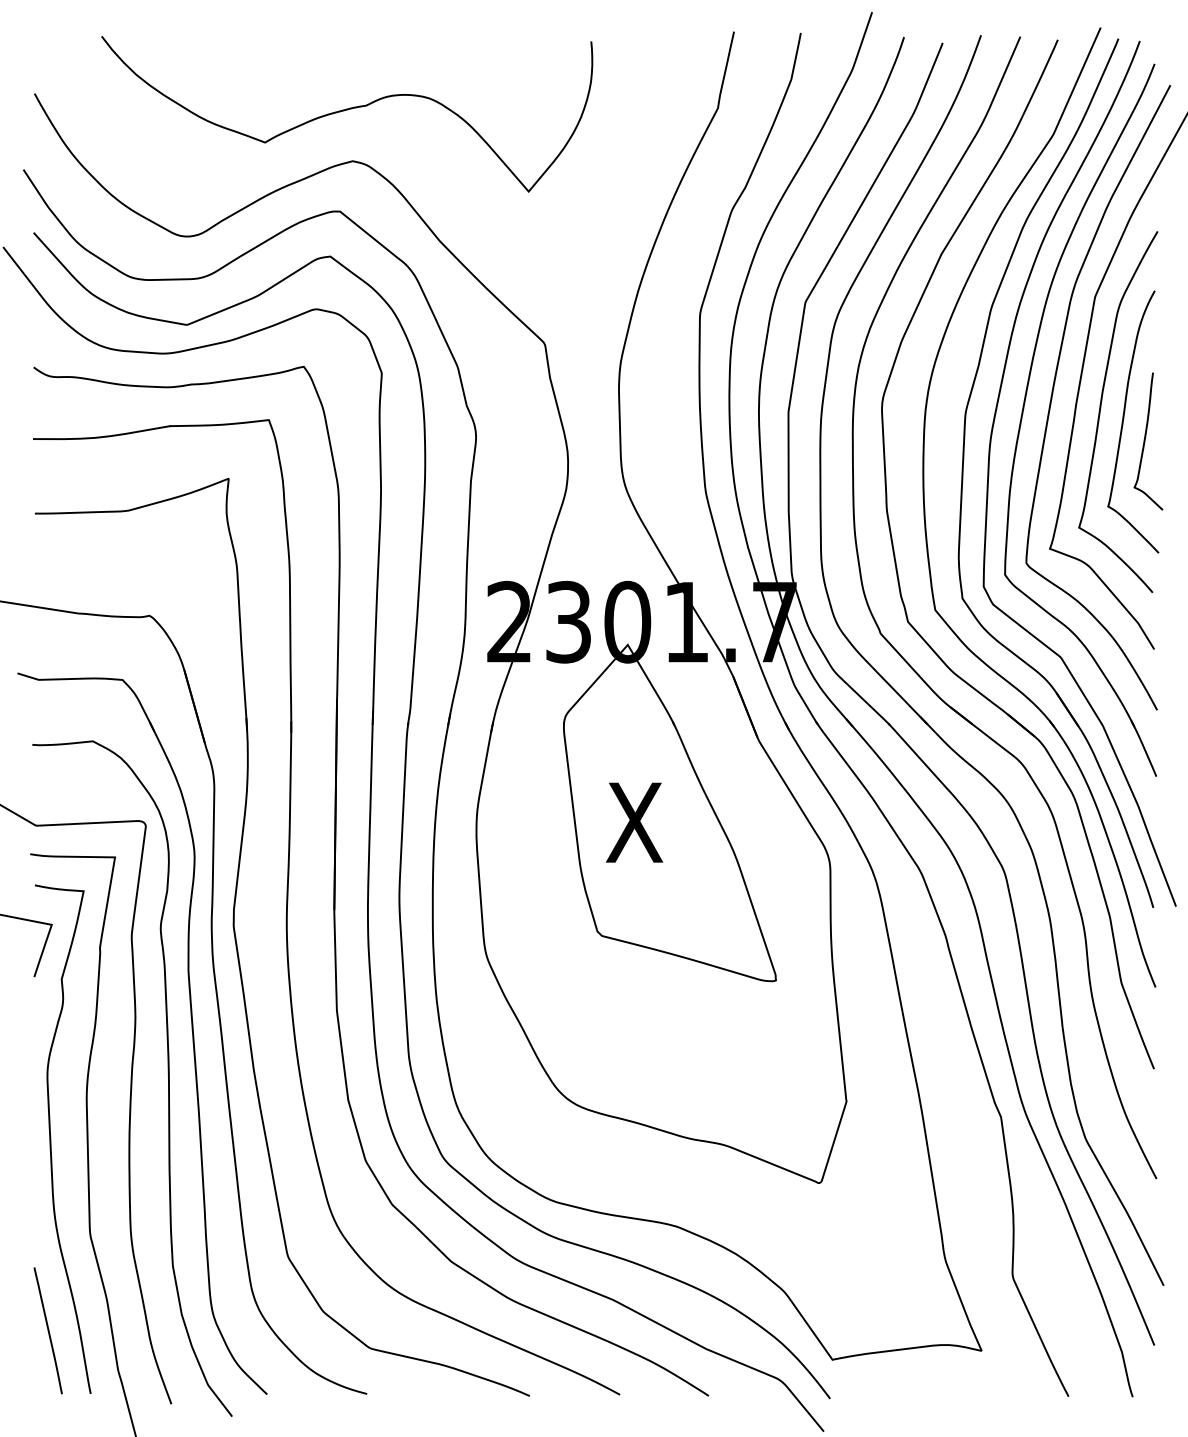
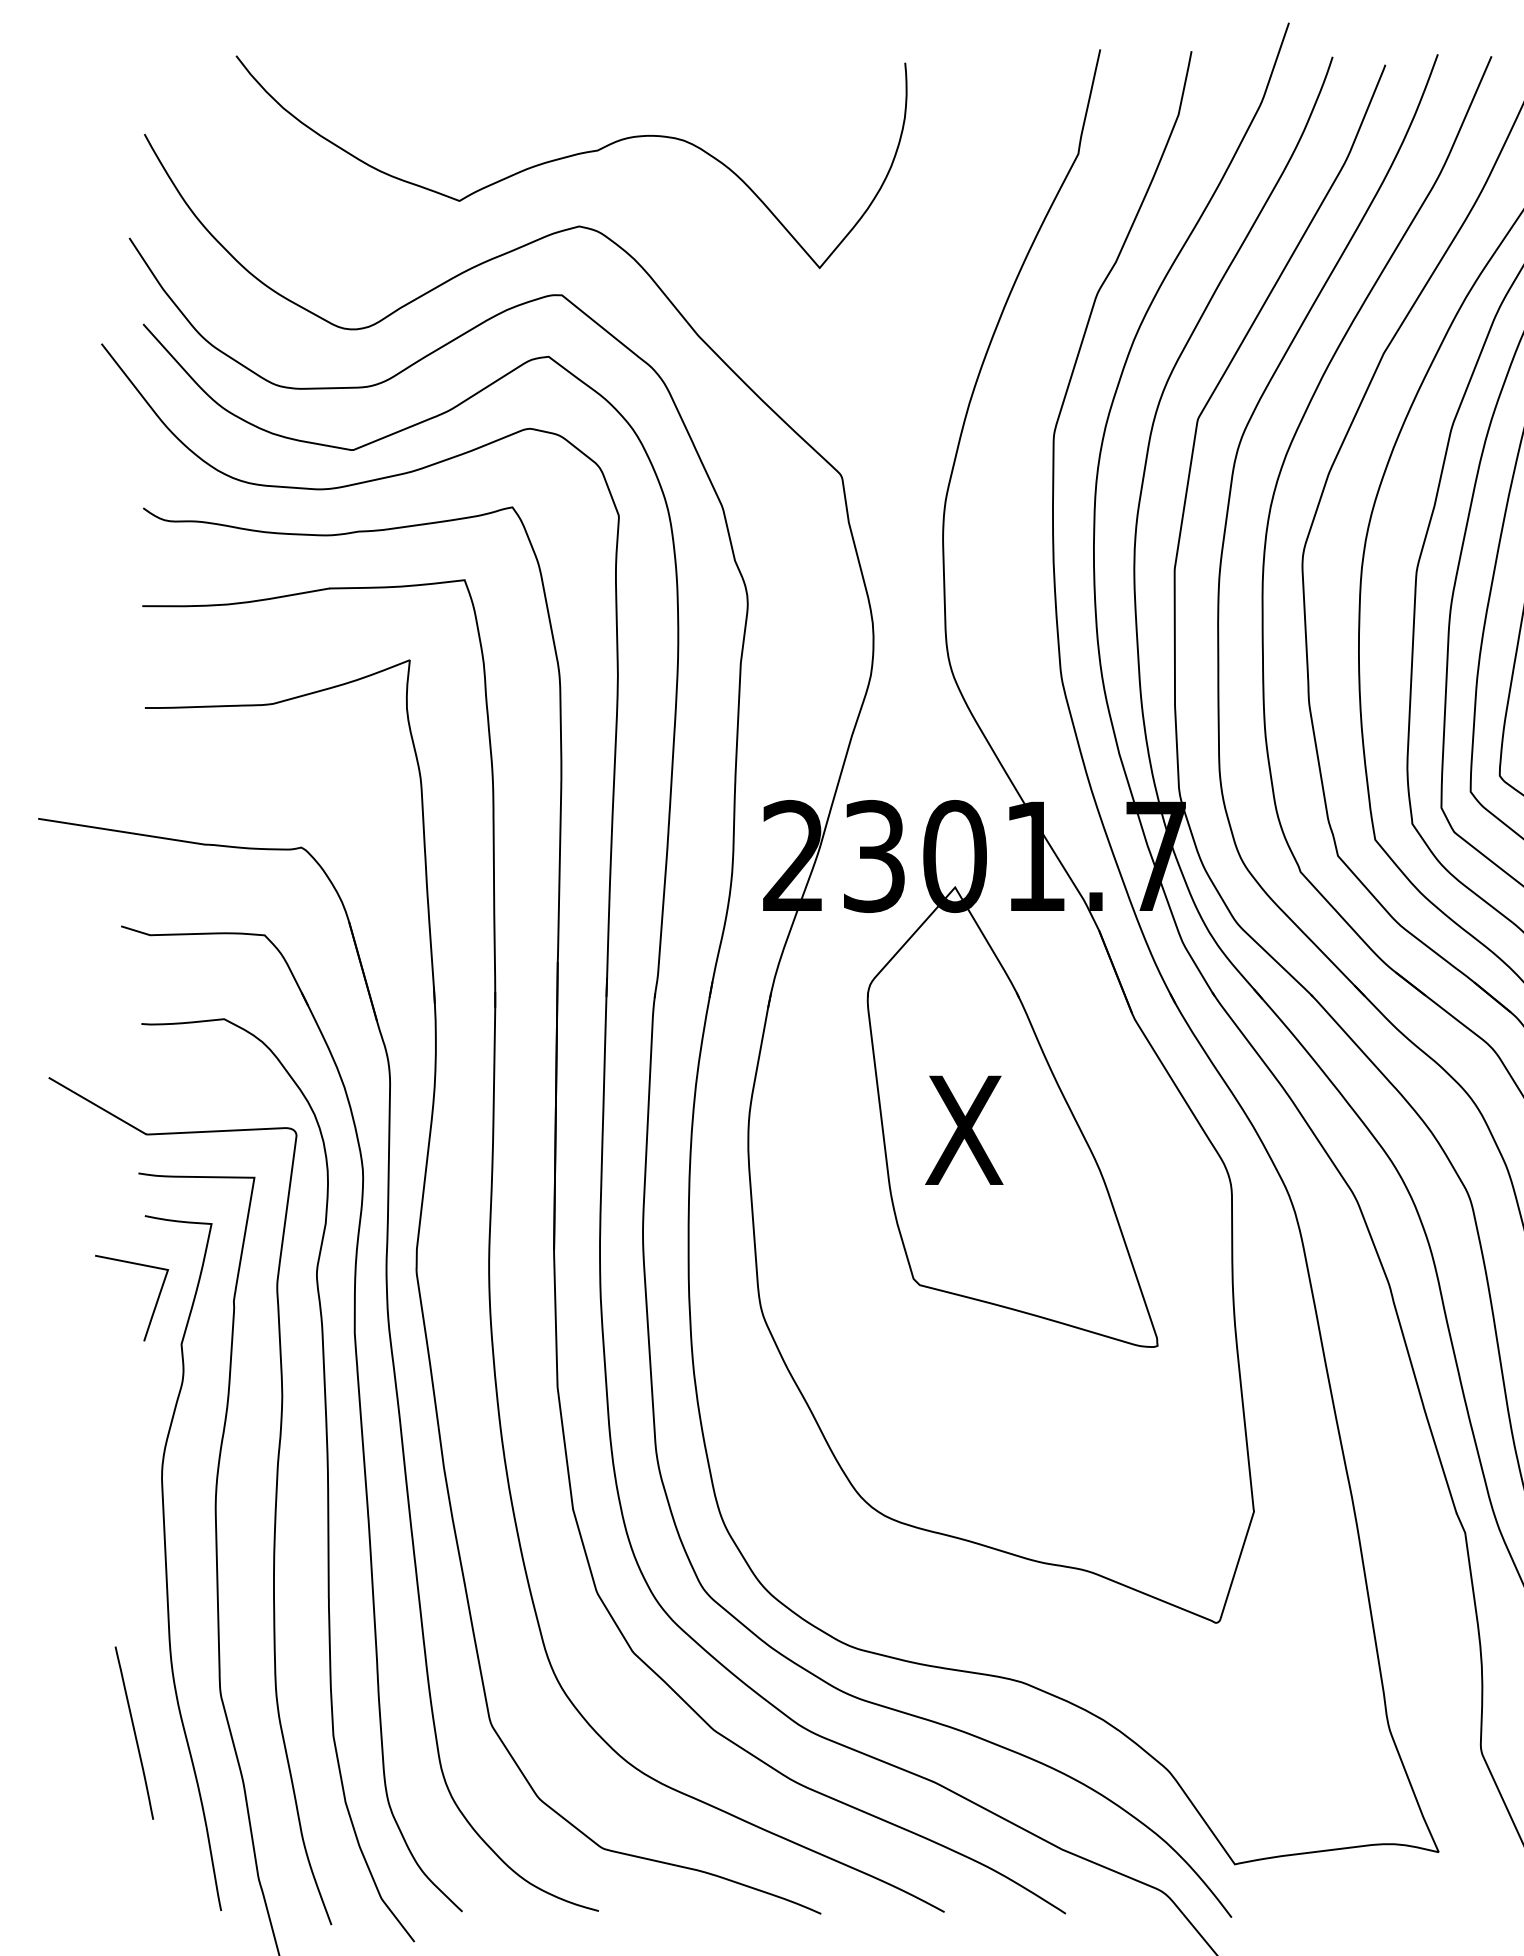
line: (47, 1330) -> (133, 1732), moved

